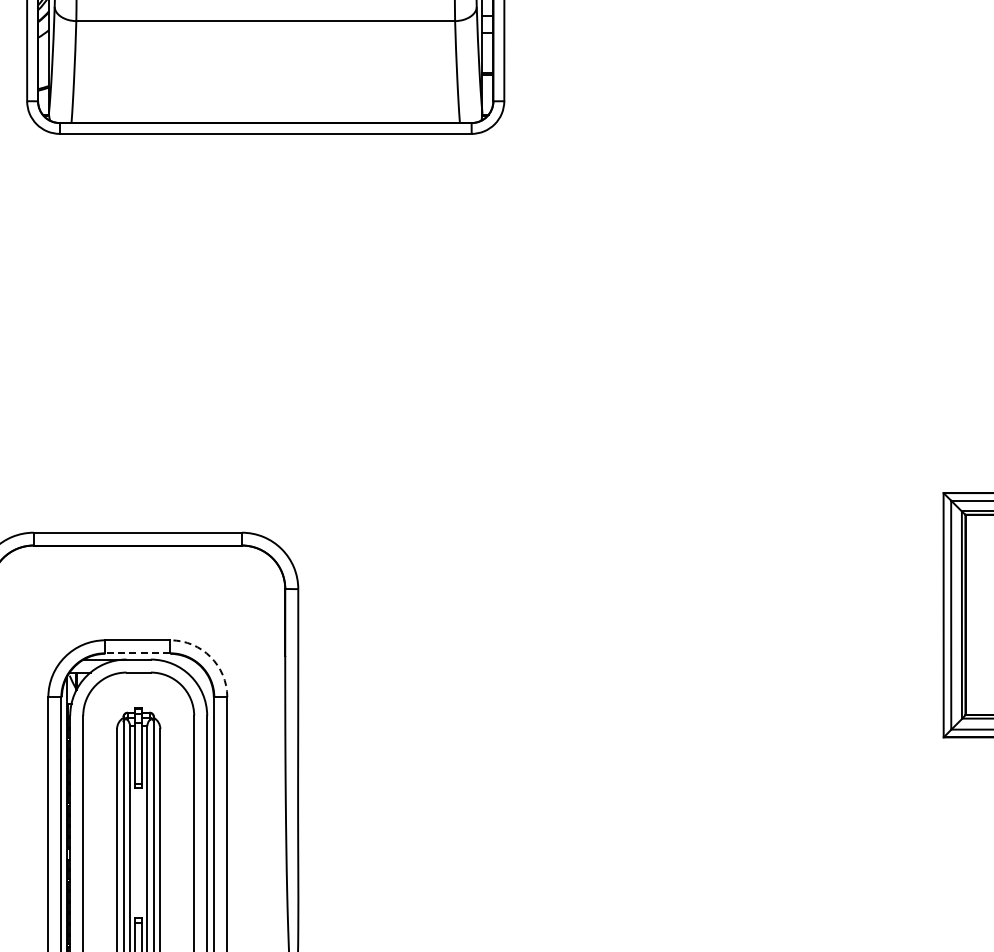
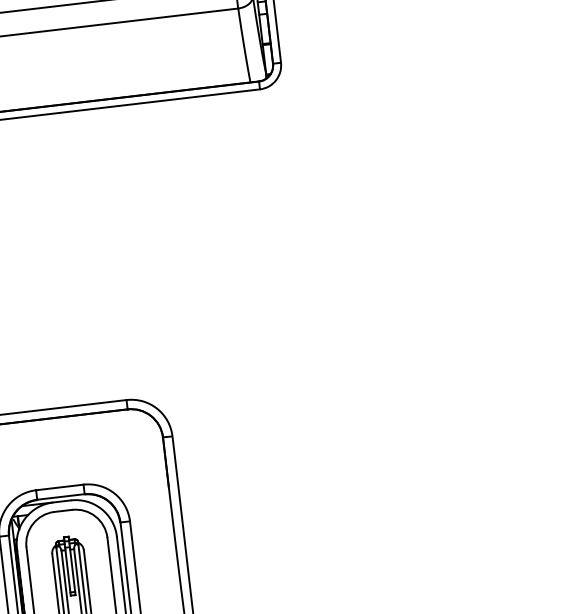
line: (137, 653) -> (60, 497), dashed -> solid
arc: (210, 657) -> (114, 493), dashed -> solid

